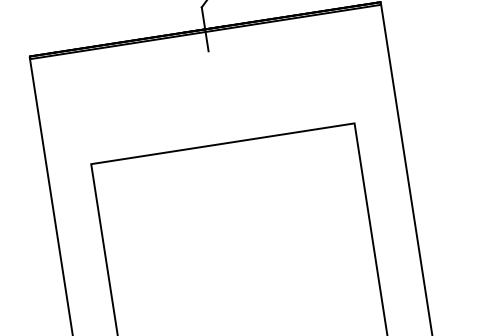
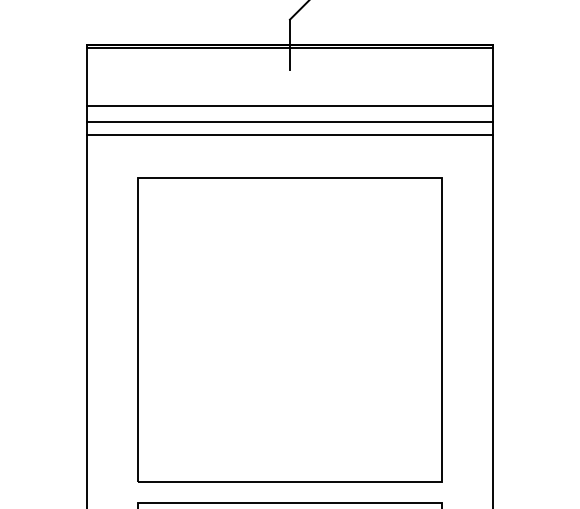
line: (212, 81) -> (289, 105), added
line: (214, 95) -> (289, 121), added
line: (216, 107) -> (289, 135), added

